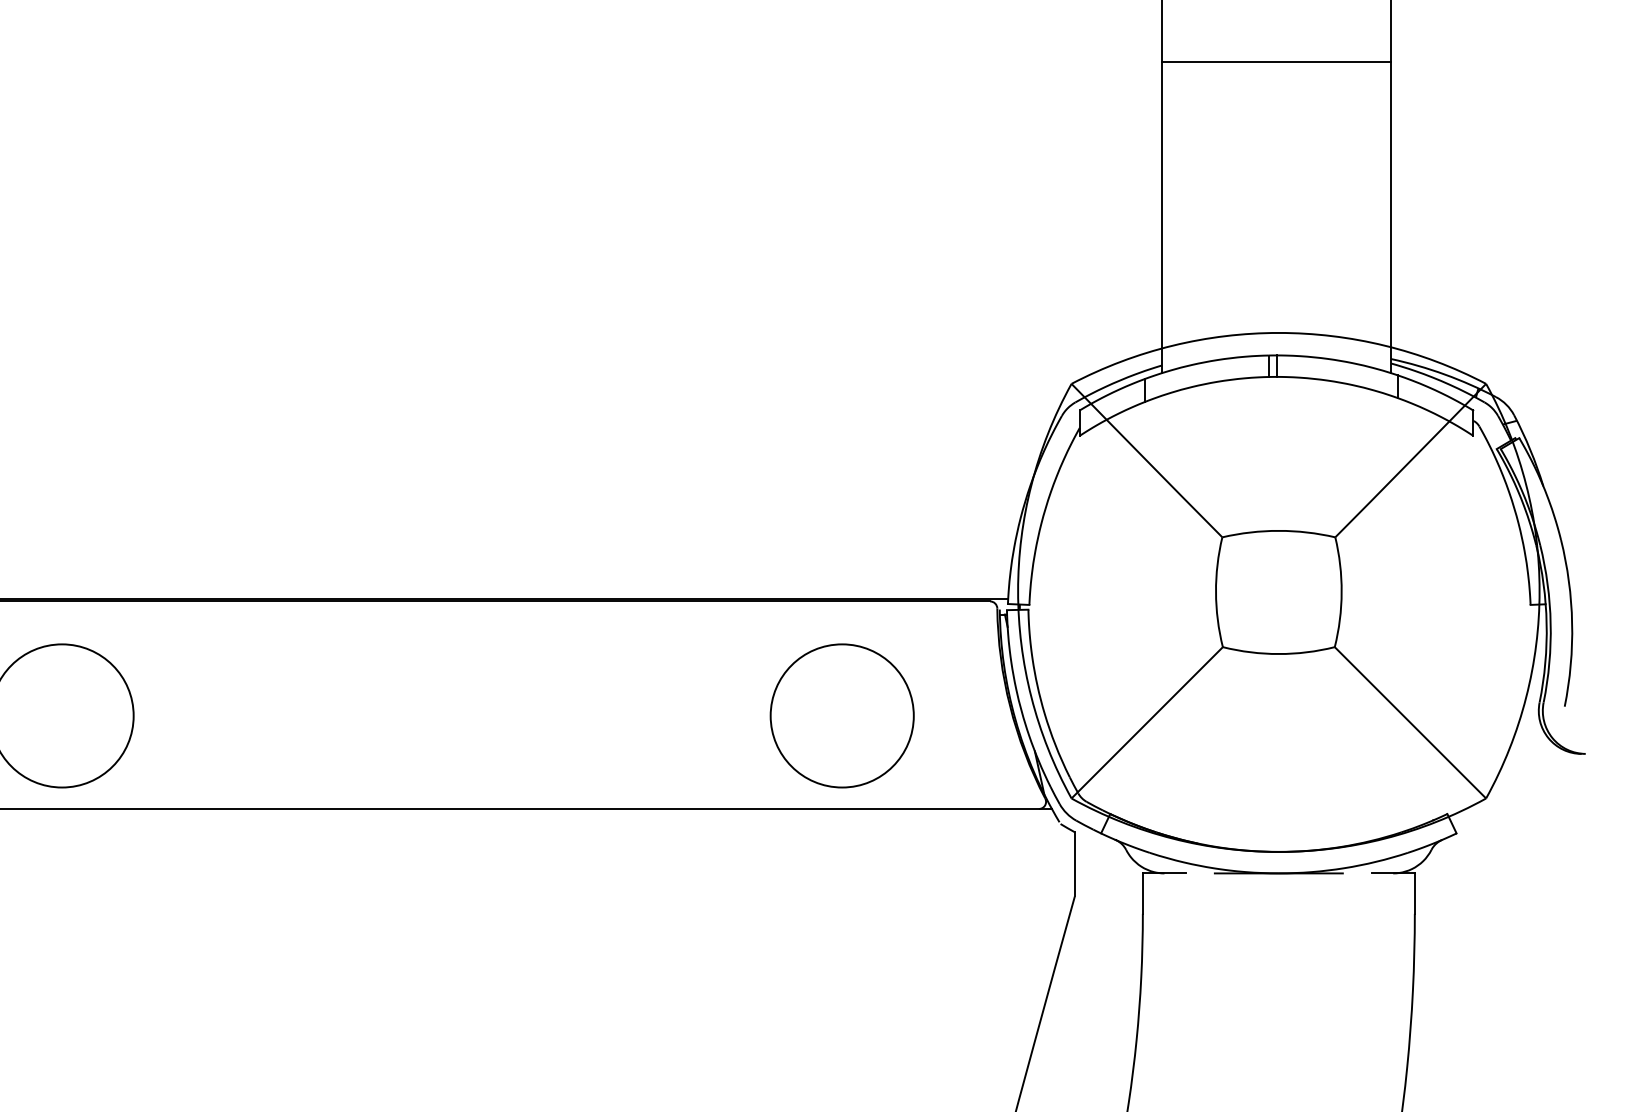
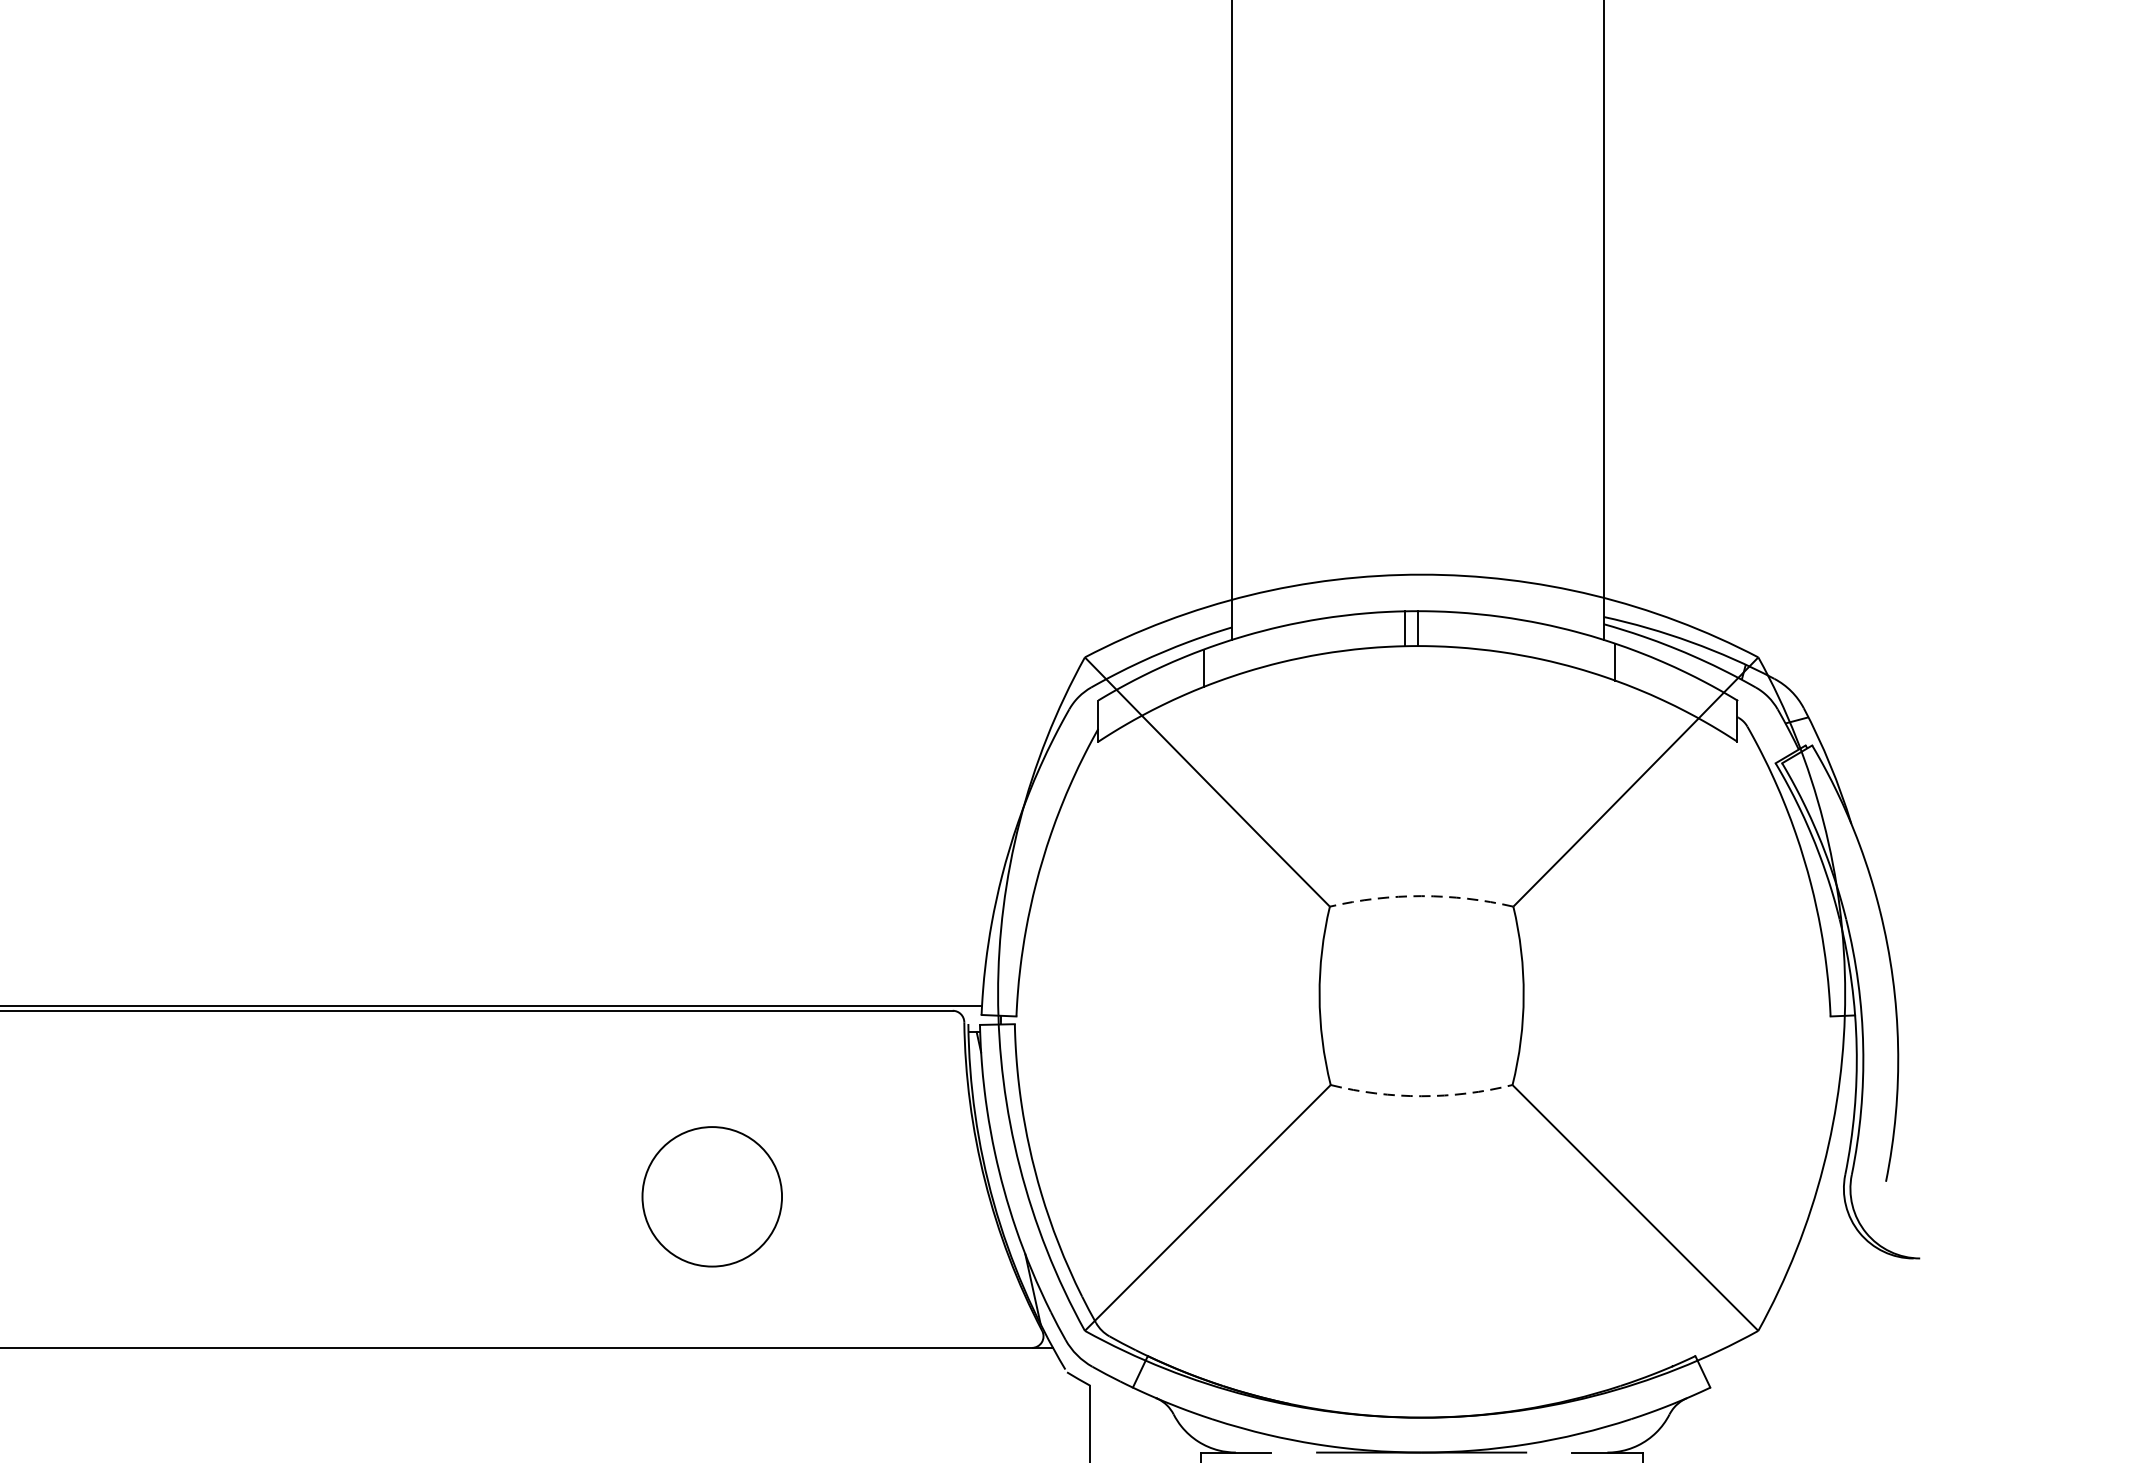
line: (1276, 62) -> (1417, 135), removed
arc: (1278, 530) -> (1421, 895), solid -> dashed
arc: (1278, 654) -> (1421, 1096), solid -> dashed
circle: (841, 715) -> (711, 1196), size x0.6

